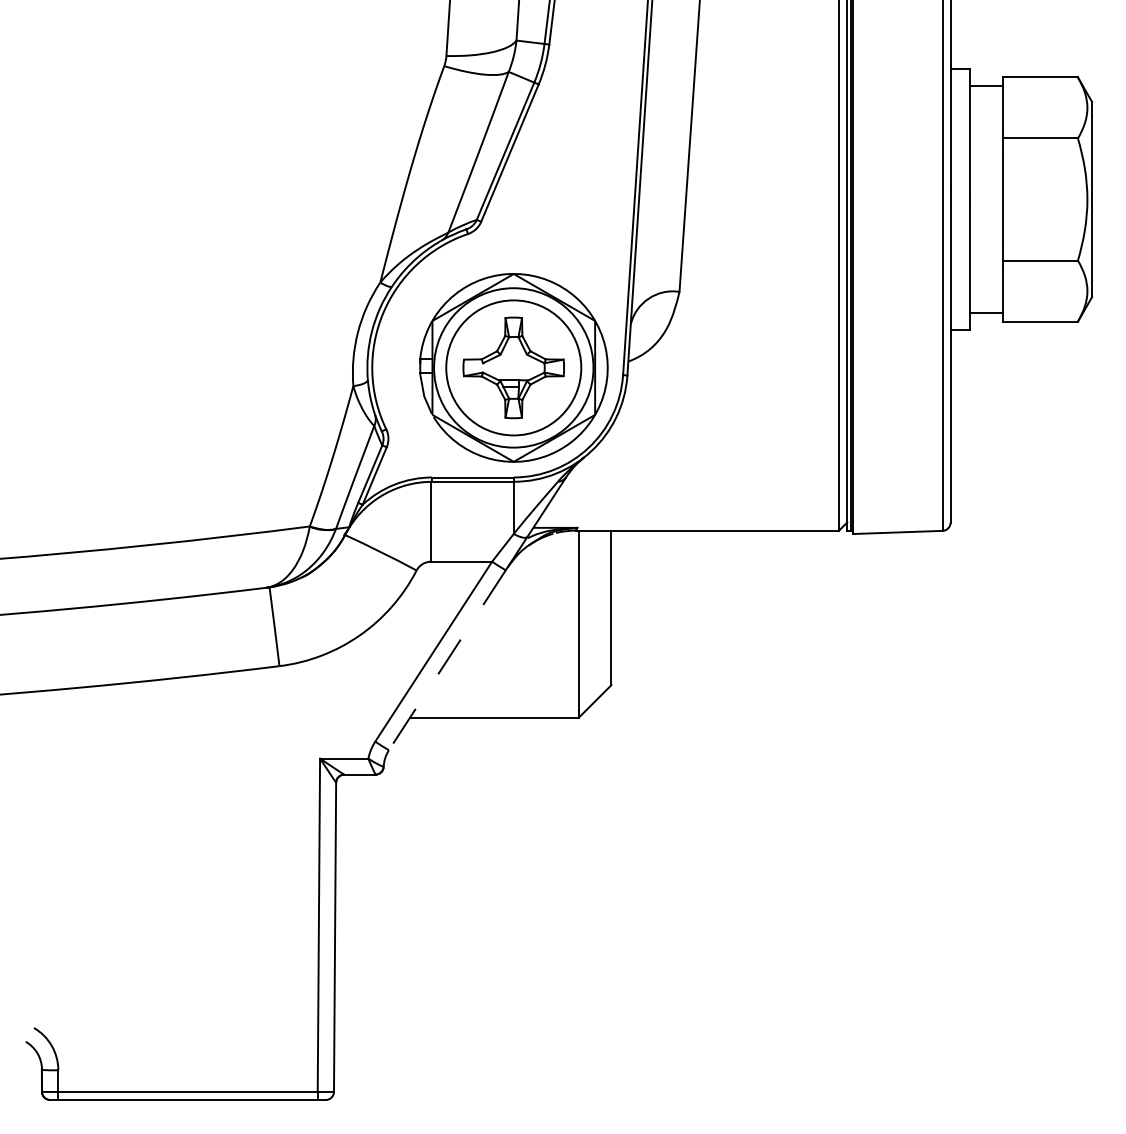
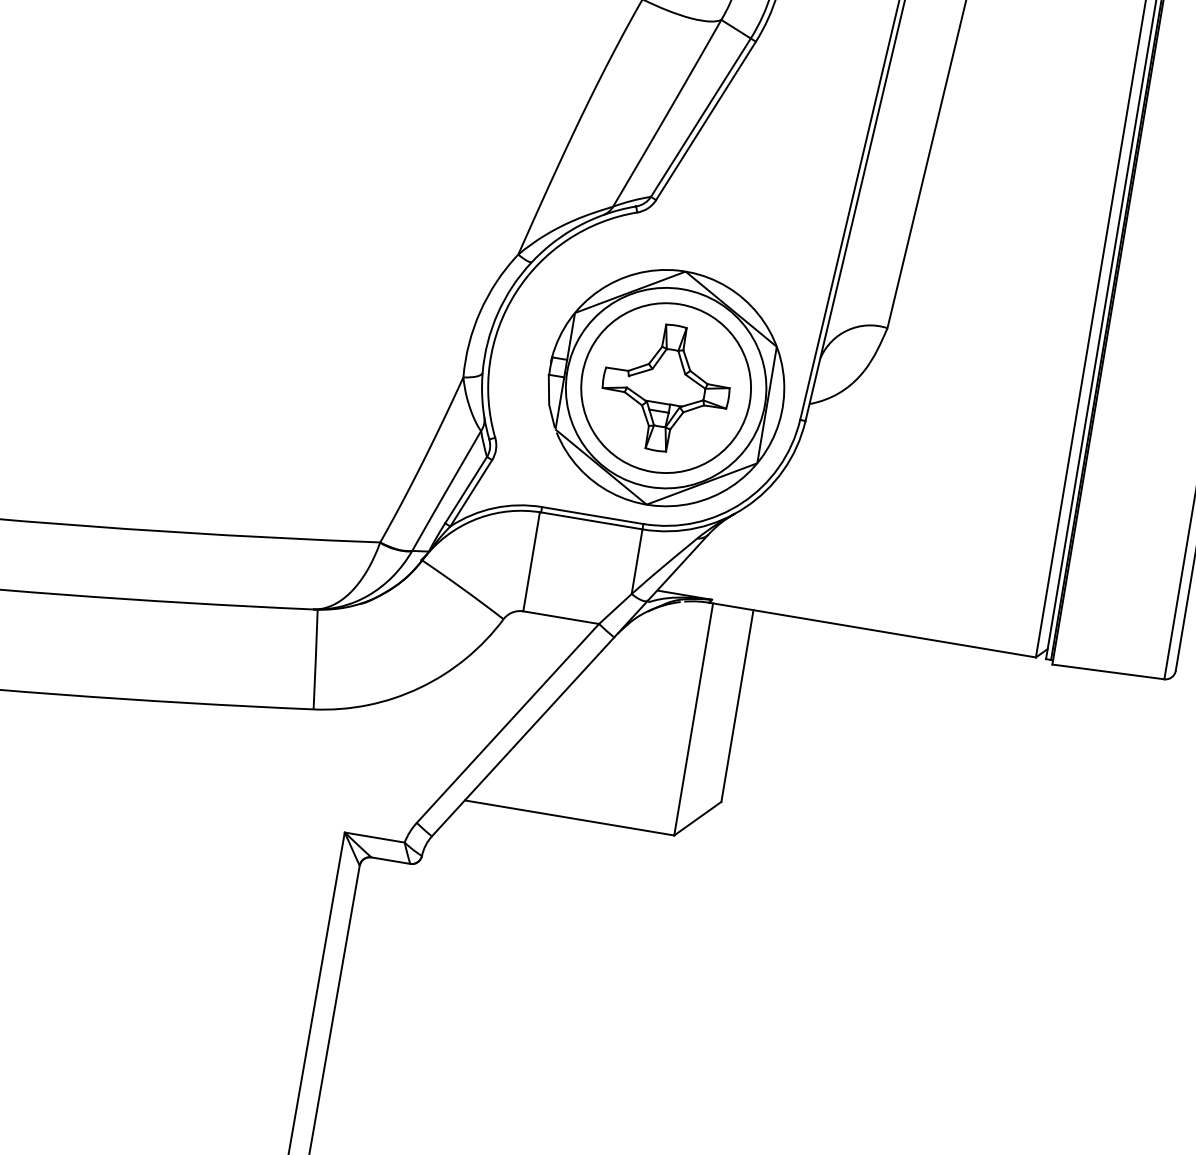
line: (447, 660) -> (523, 737), dashed -> solid

